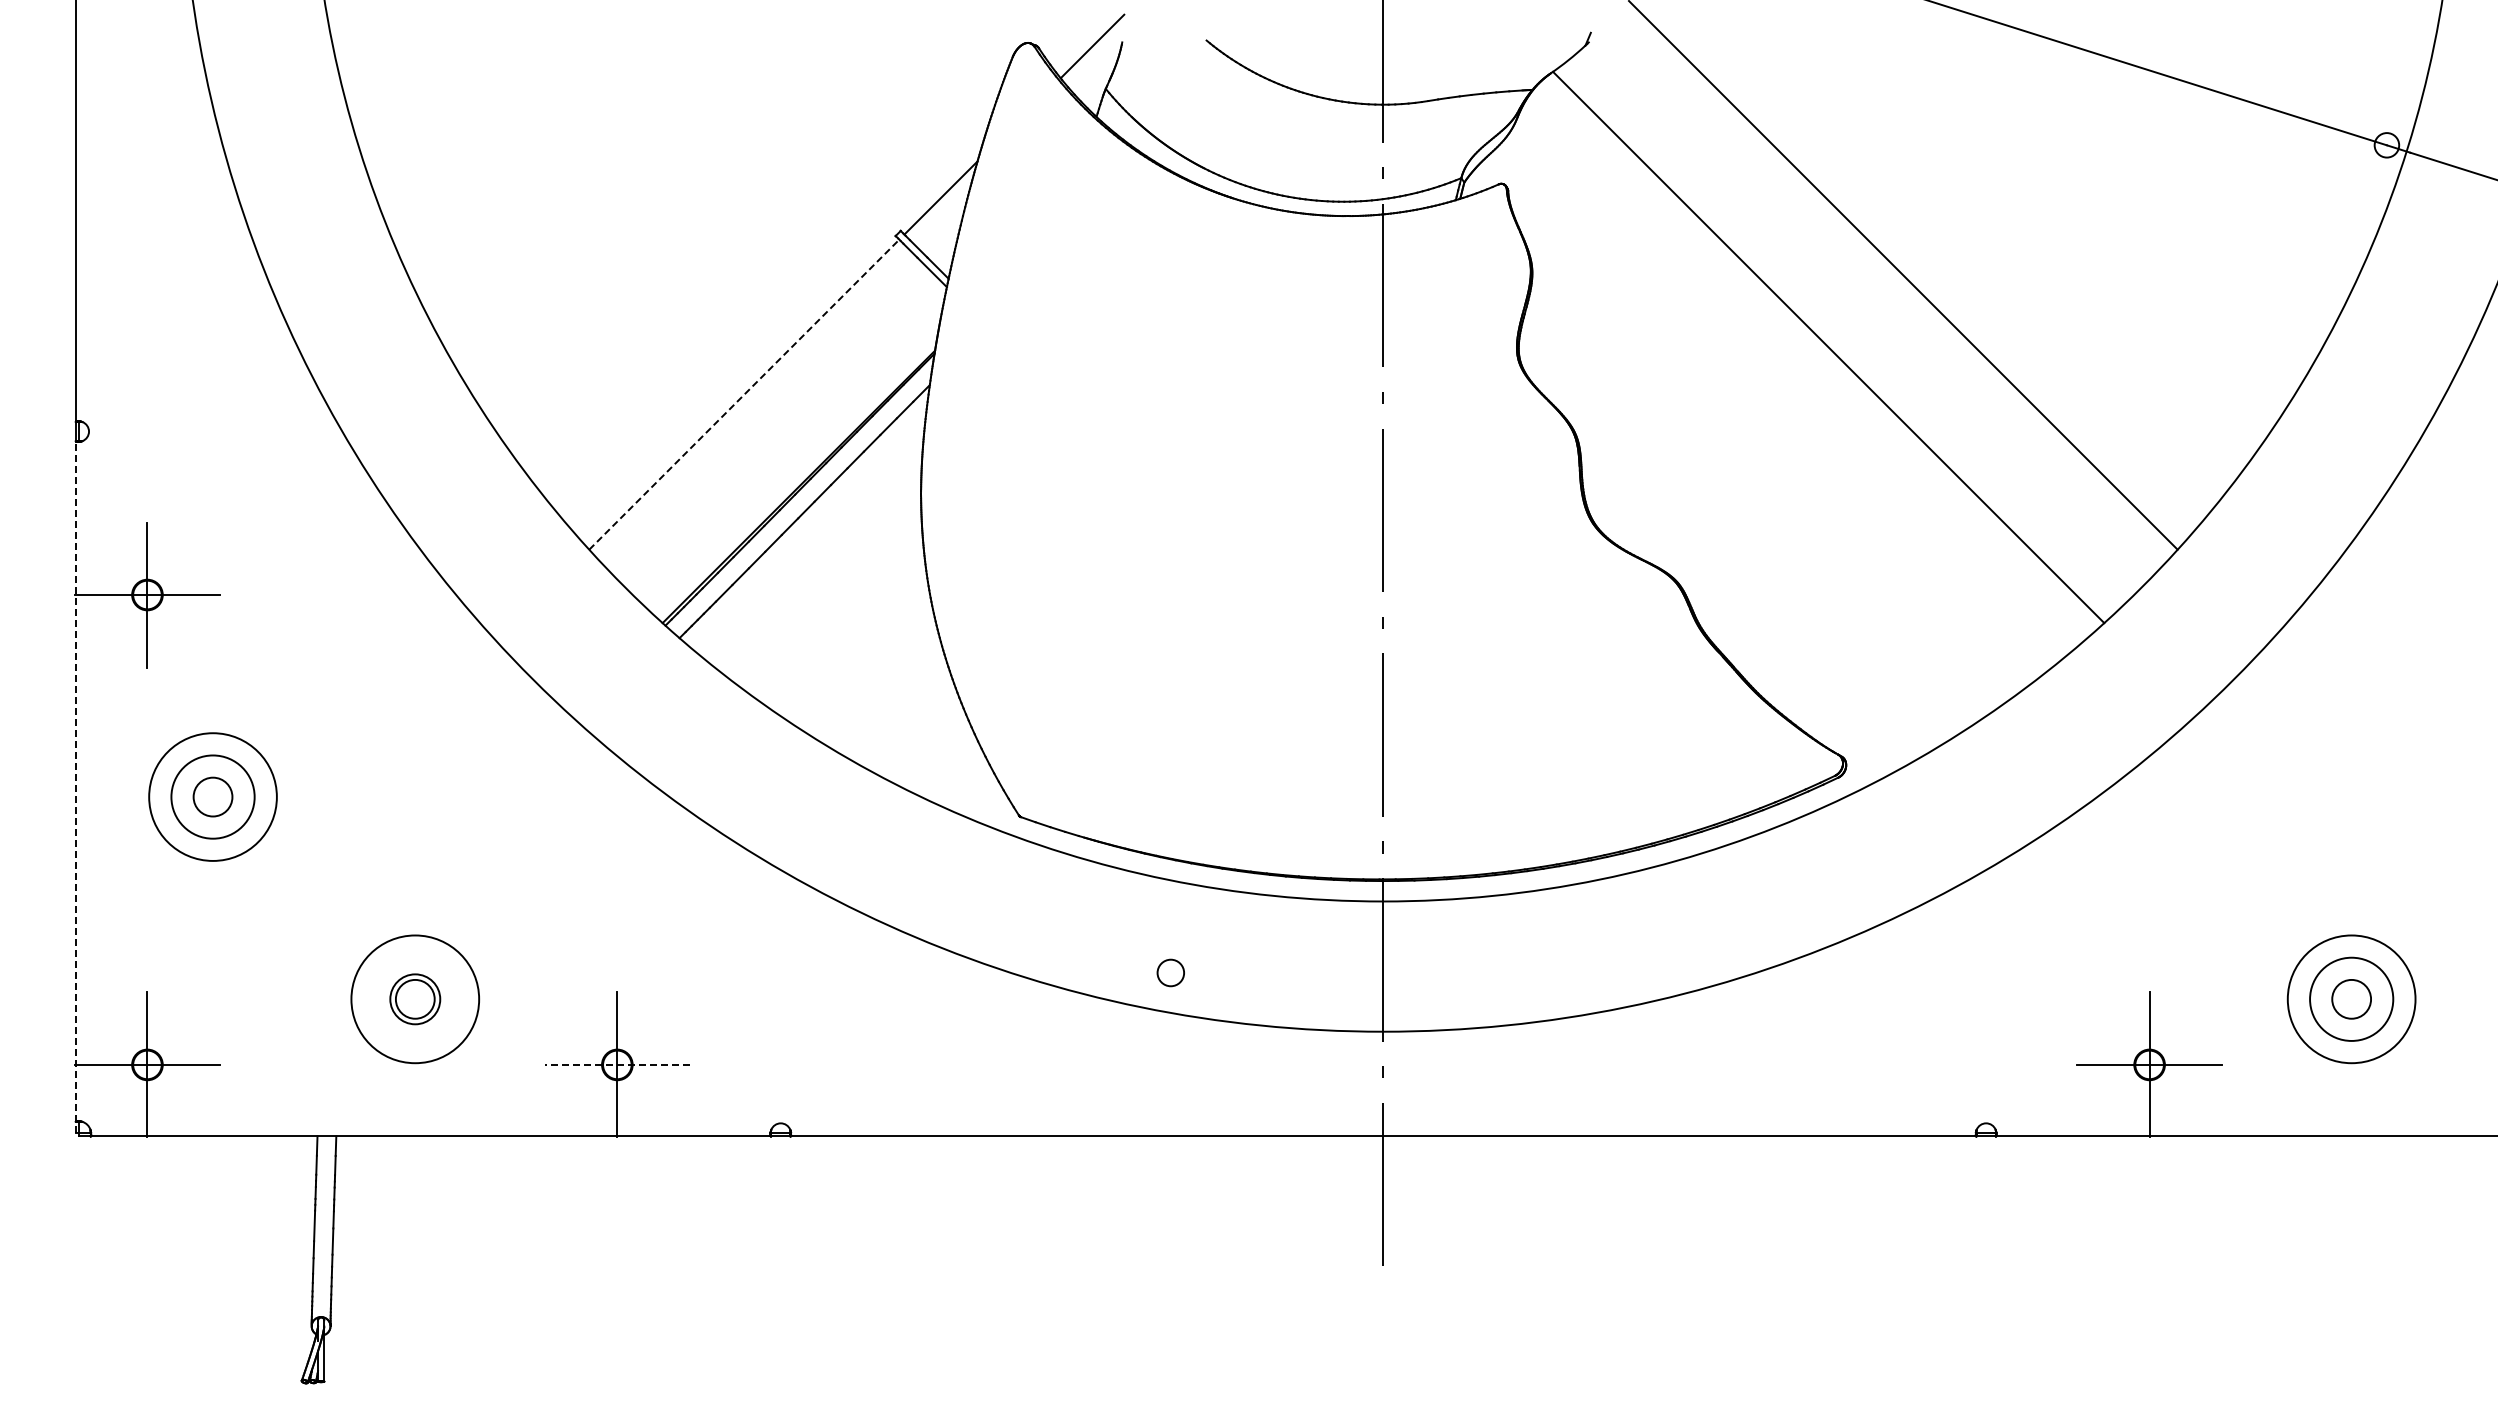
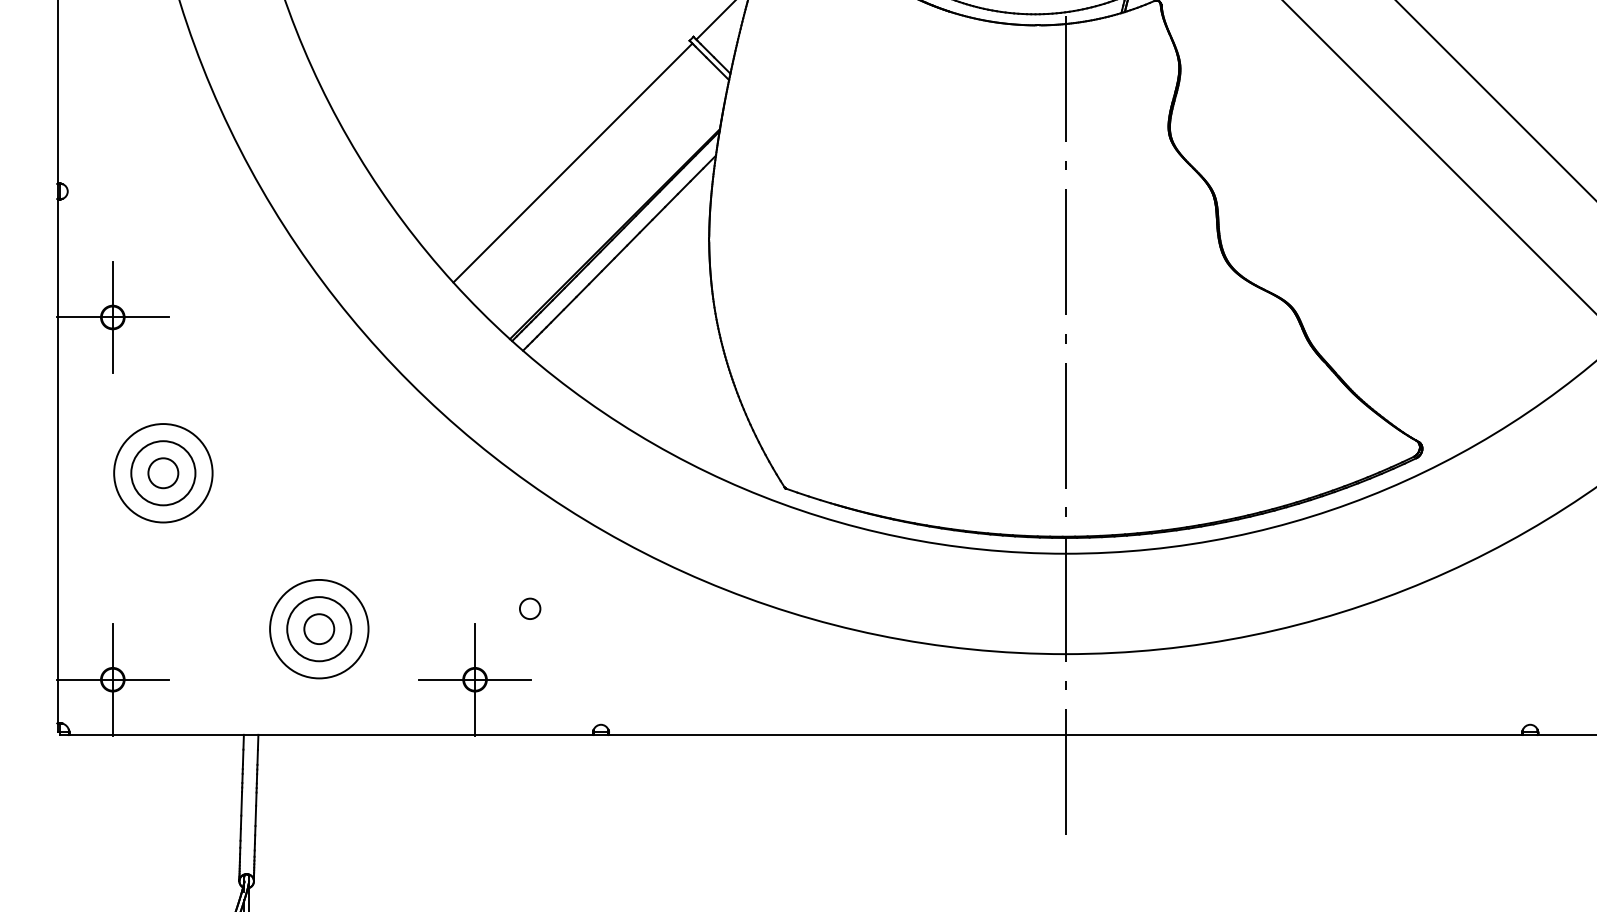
line: (744, 394) -> (573, 162), dashed -> solid
line: (75, 786) -> (57, 465), dashed -> solid
circle: (1170, 972) -> (529, 608), moved
circle: (414, 998) -> (318, 628), size x1.67
line: (617, 1064) -> (475, 679), dashed -> solid

